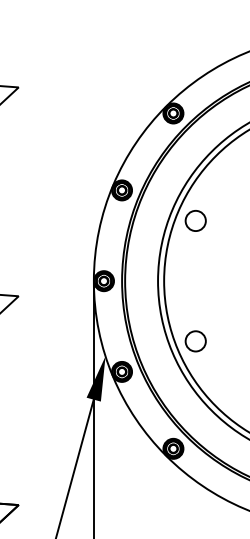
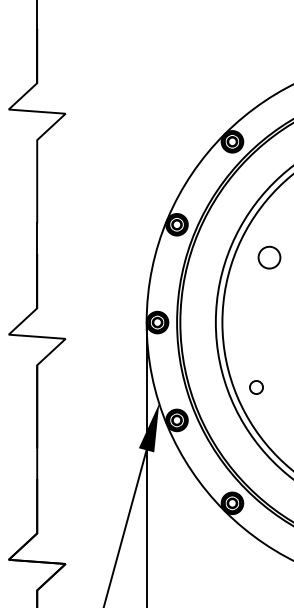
circle: (195, 220) -> (269, 257), moved
circle: (195, 341) -> (256, 387), size x0.6

